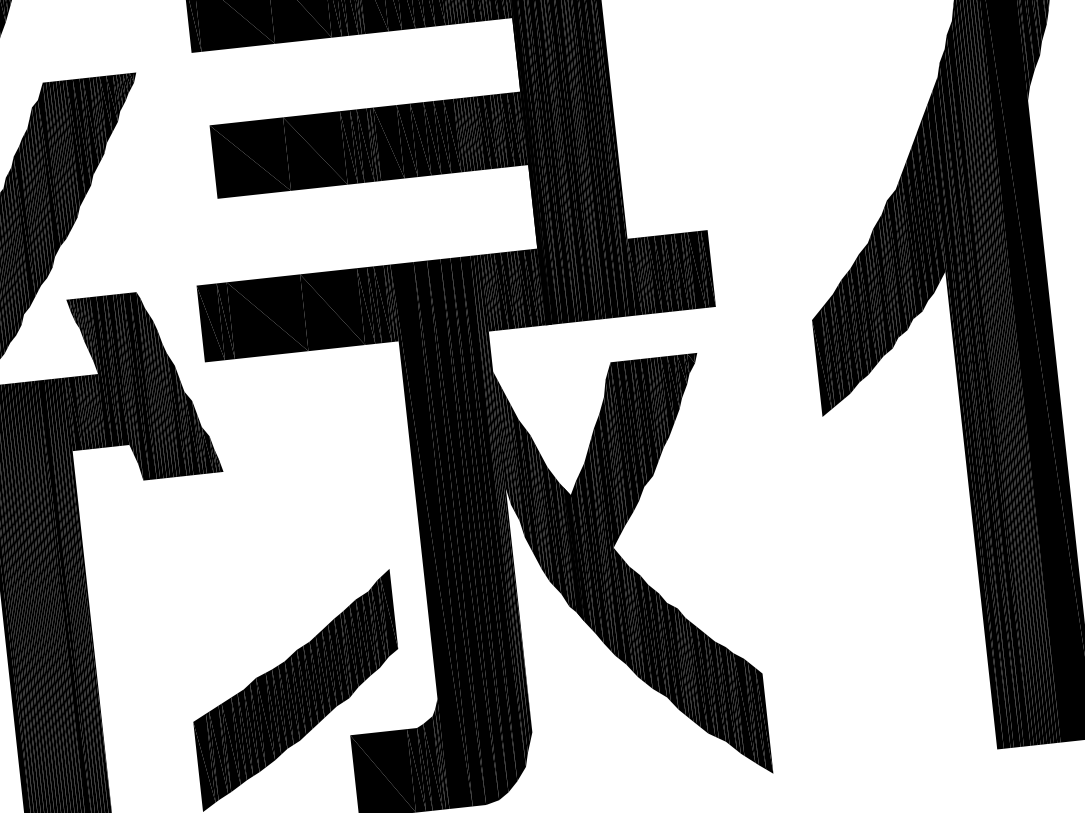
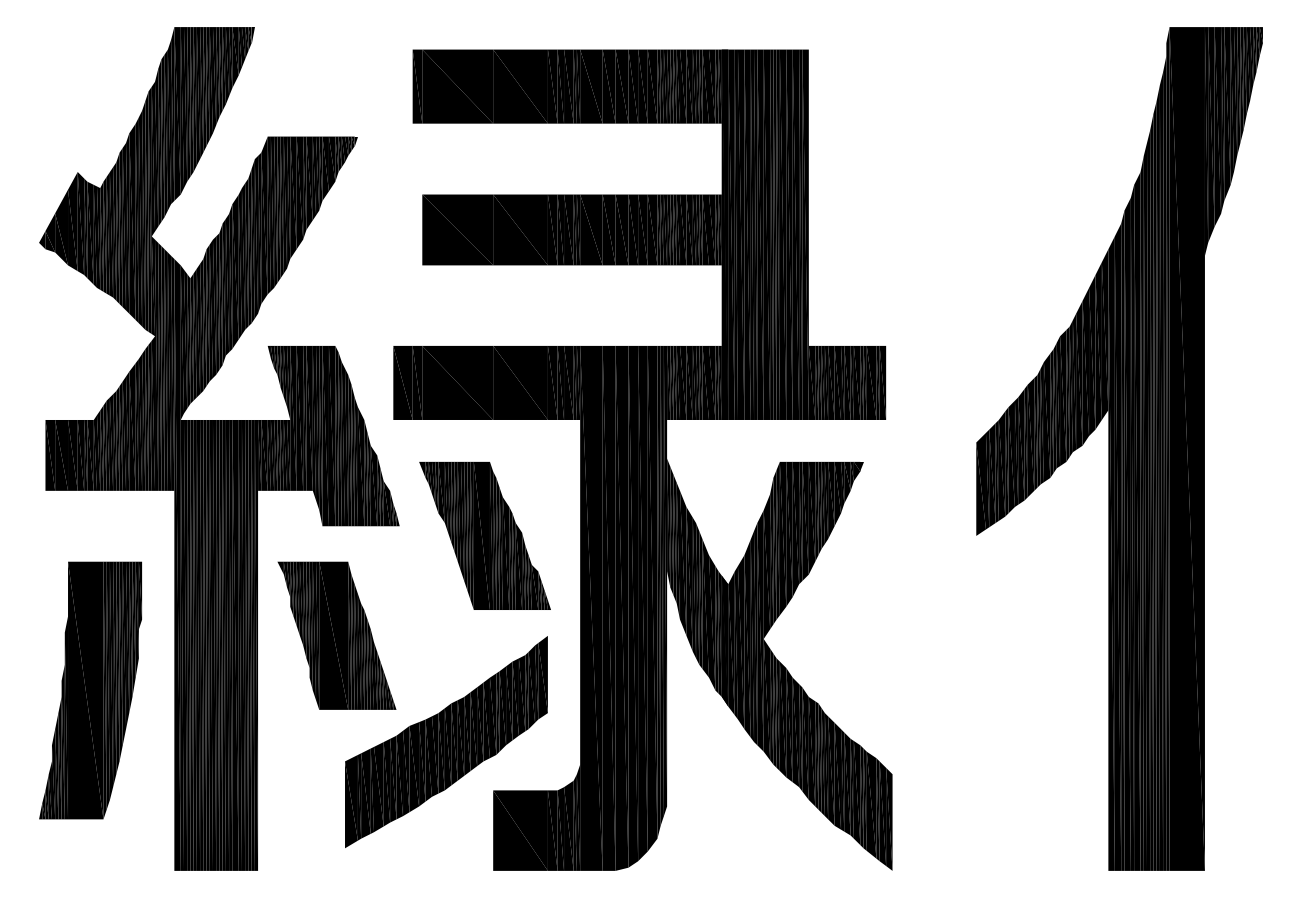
part: (312, 471) -> (484, 535), added
part: (170, 592) -> (336, 635), added

